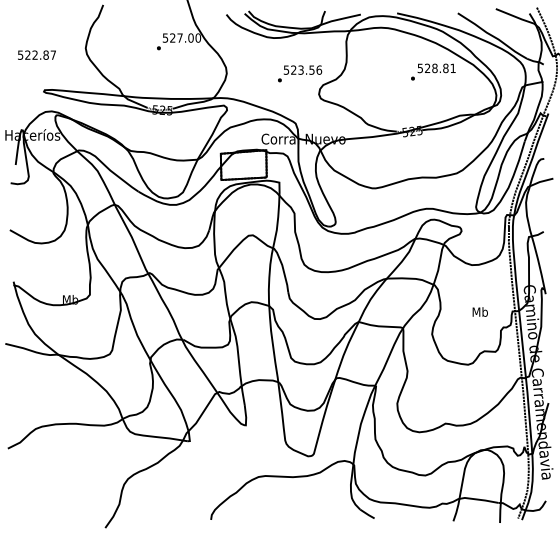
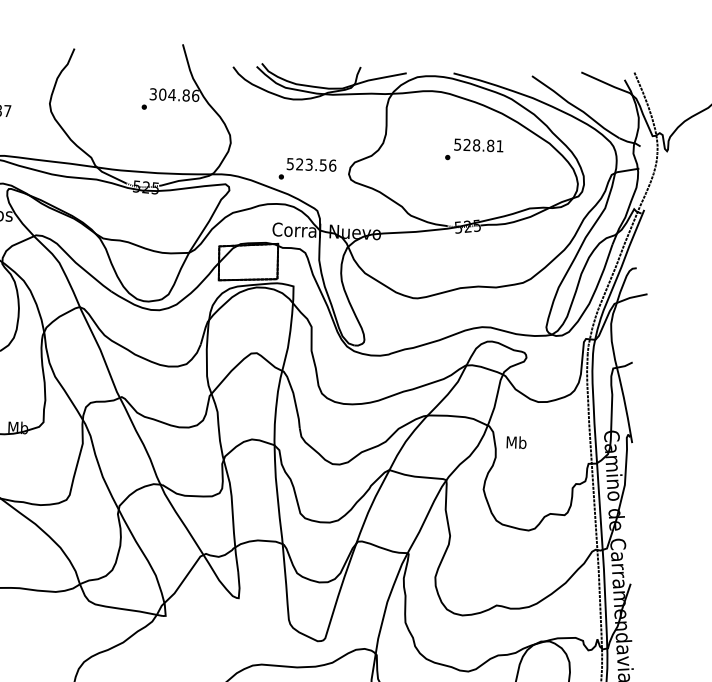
text: (182, 37) -> (175, 94), 527.00 -> 304.86
text: (433, 71) -> (474, 149), moved
text: (300, 73) -> (308, 169), moved
text: (479, 311) -> (515, 441), moved

